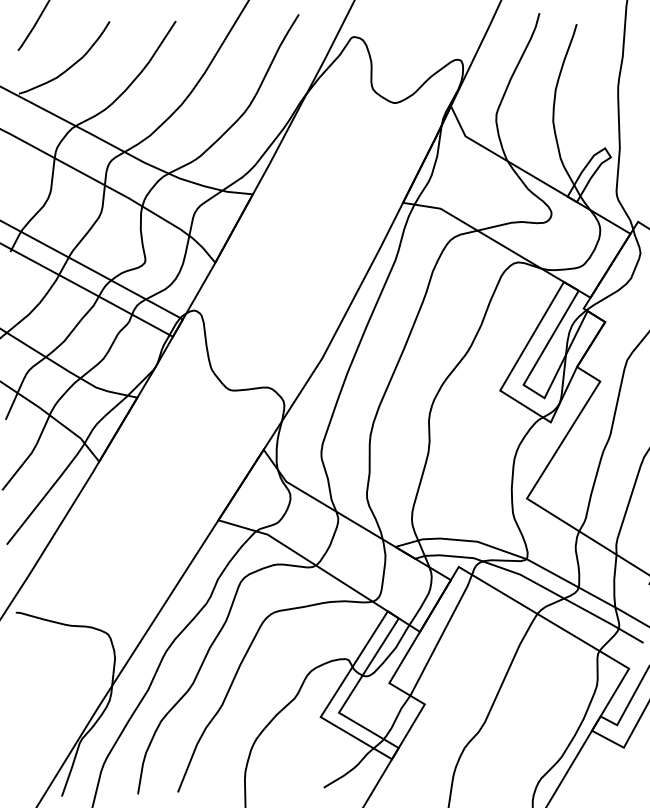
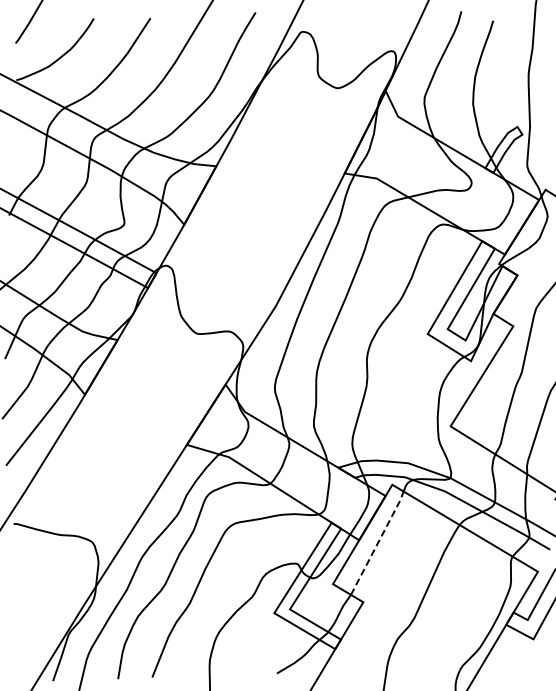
line: (442, 634) -> (378, 542), solid -> dashed

